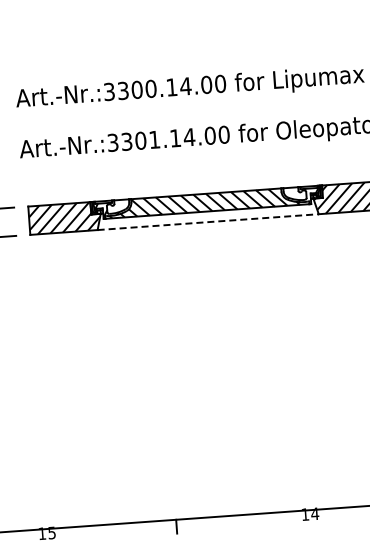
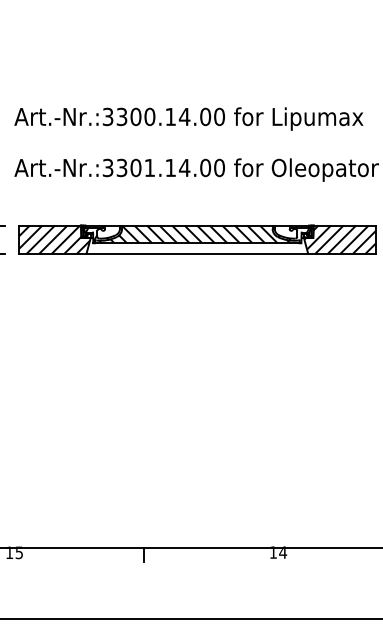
line: (208, 221) -> (197, 253), dashed -> solid

